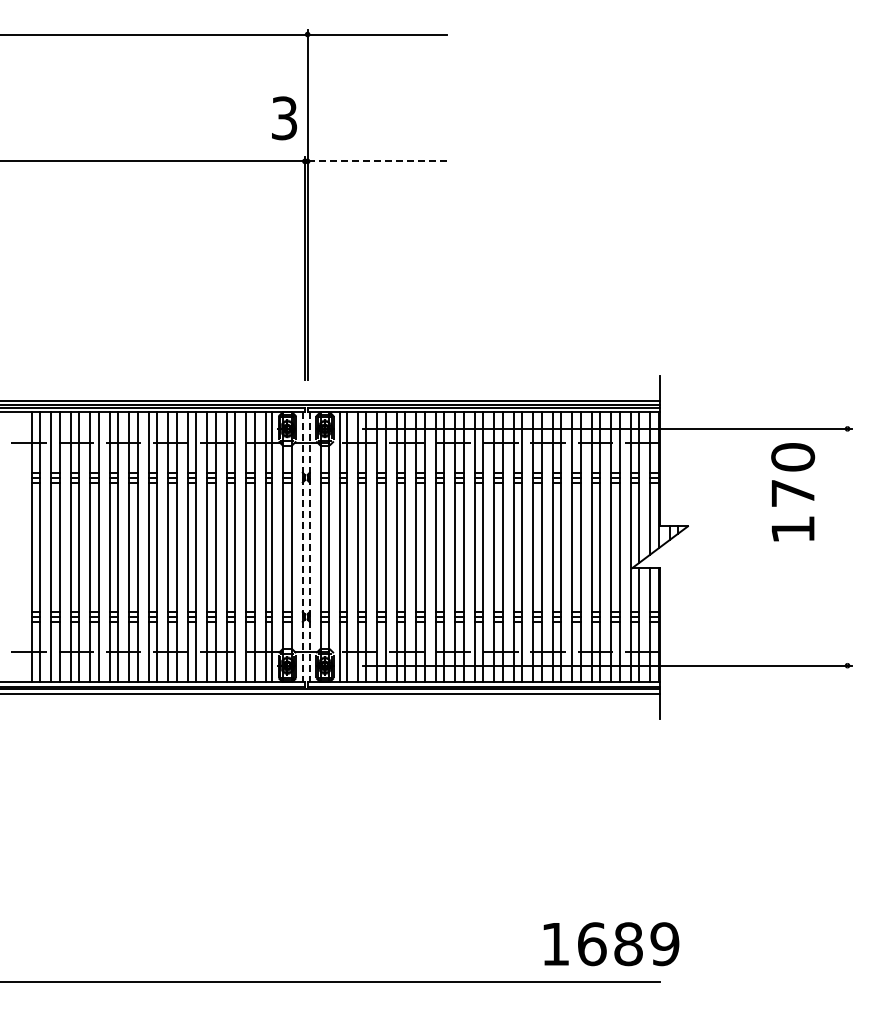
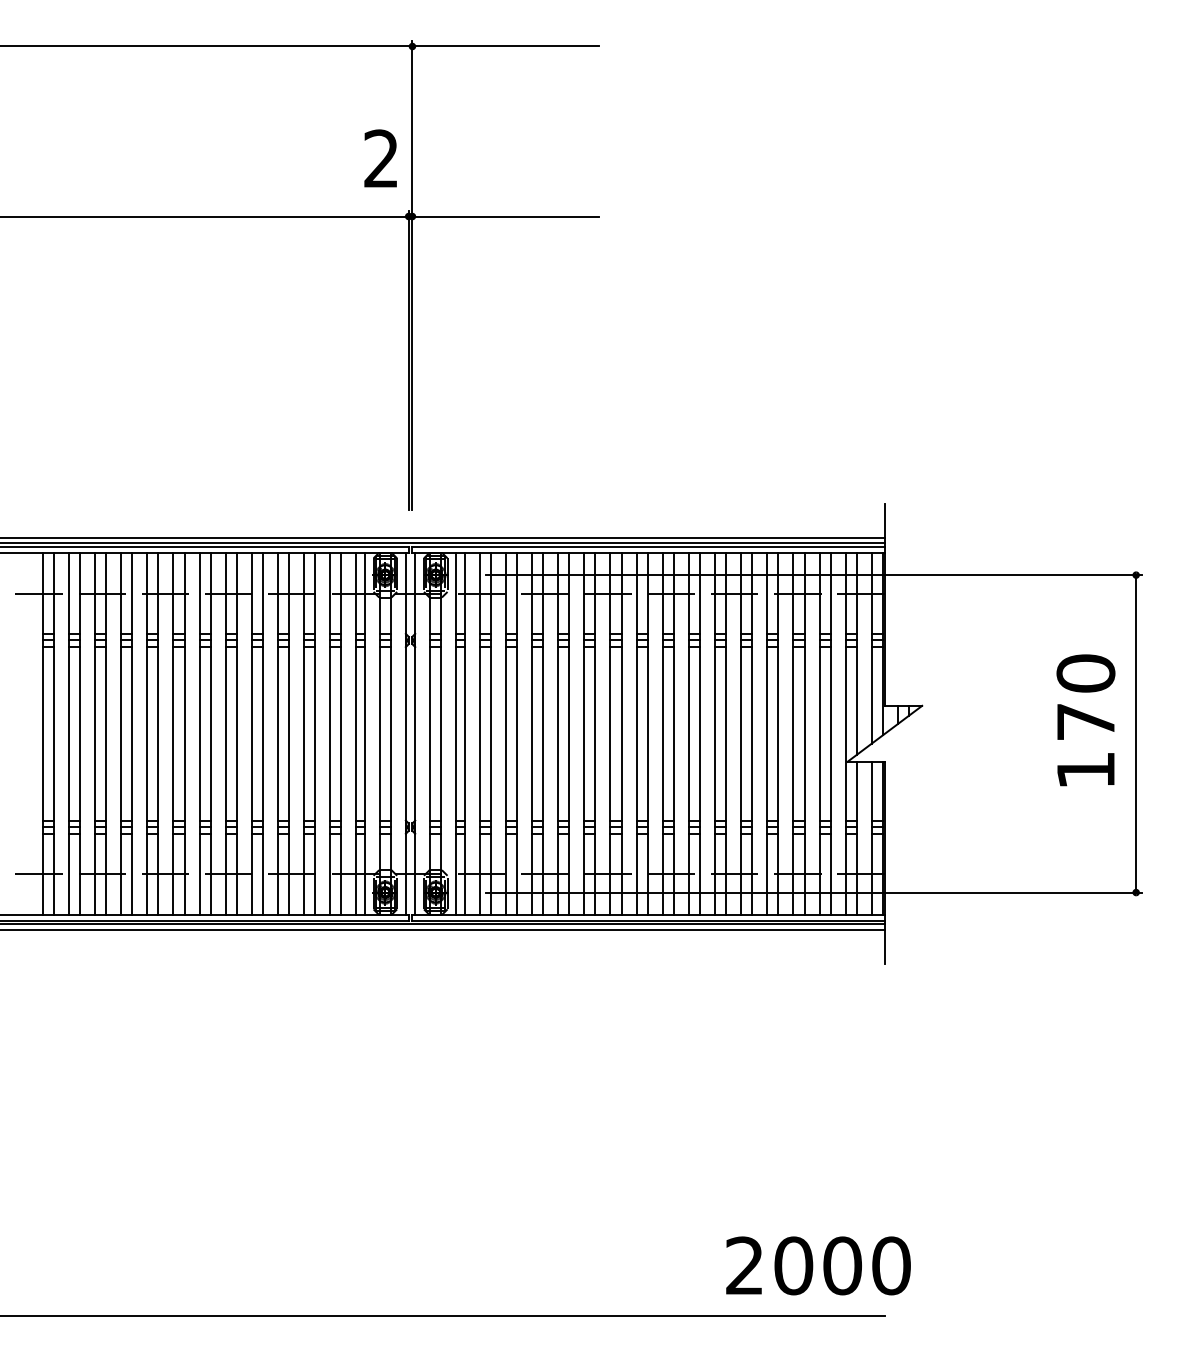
text: (284, 118) -> (381, 159), 3 -> 2
line: (377, 161) -> (506, 216), dashed -> solid
text: (793, 492) -> (1086, 720), moved
line: (847, 546) -> (1136, 732), added
line: (302, 547) -> (405, 734), dashed -> solid
line: (309, 547) -> (414, 734), dashed -> solid
text: (610, 944) -> (818, 1266), 1689 -> 2000

